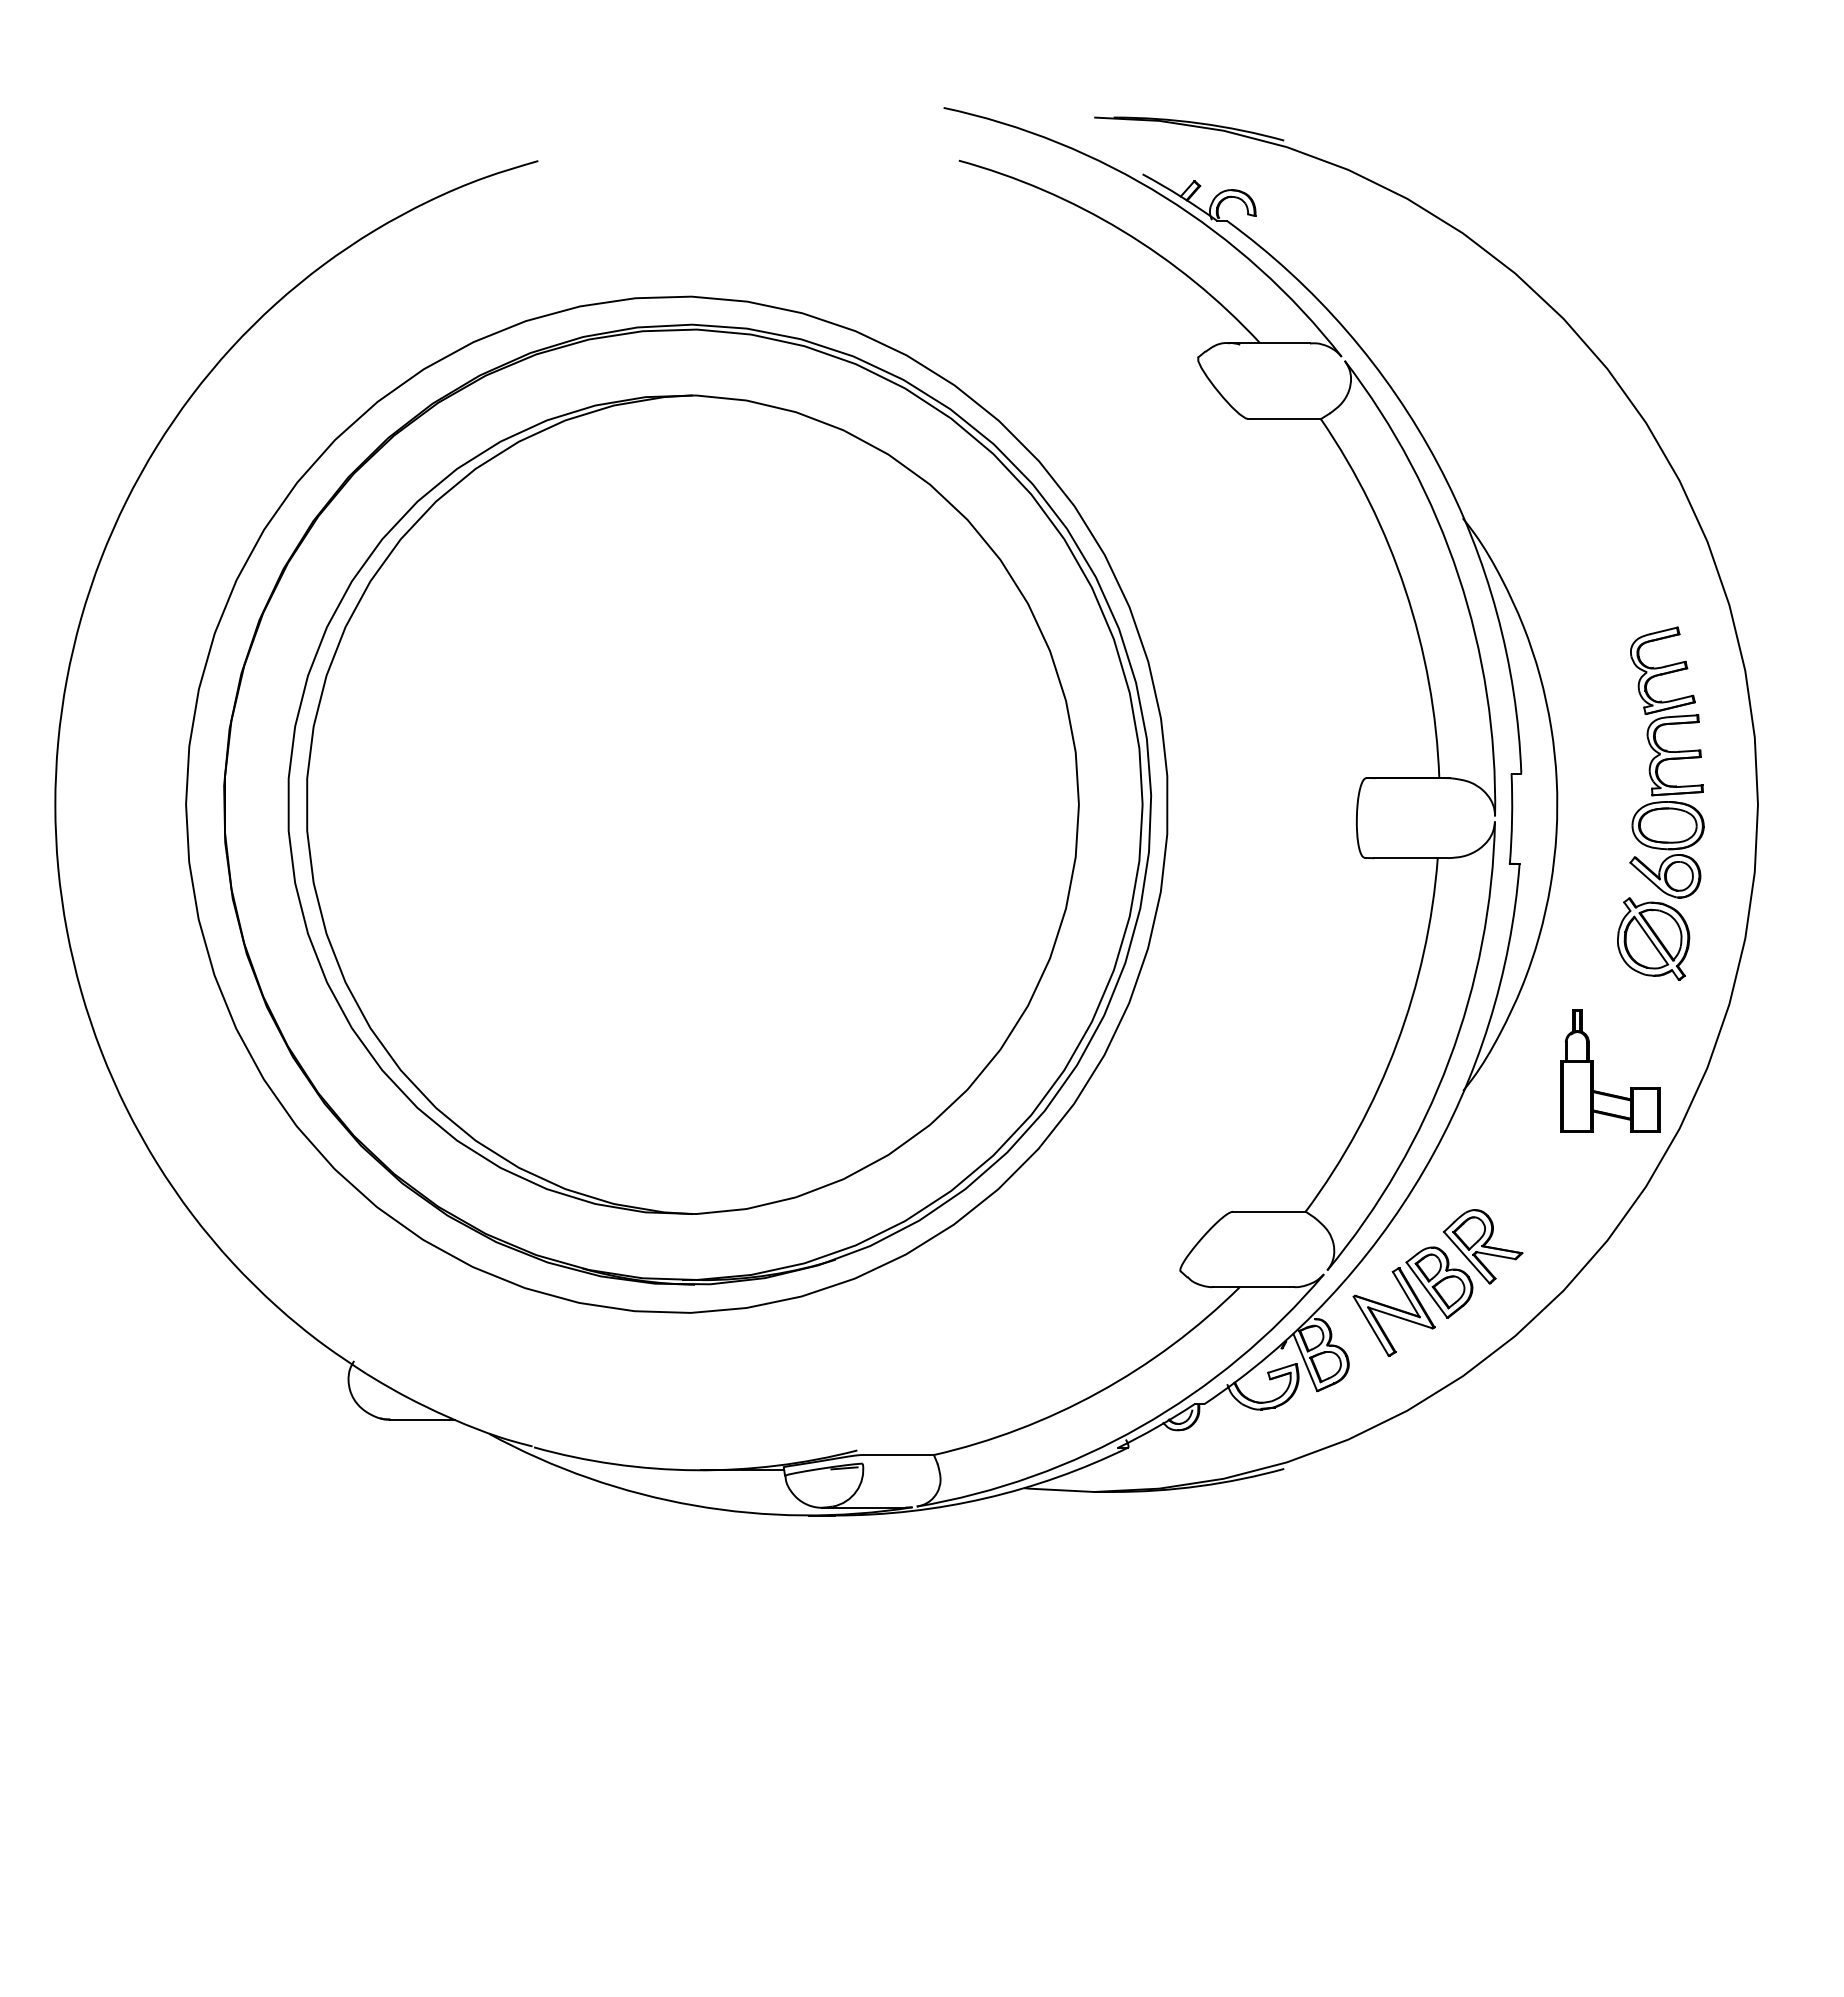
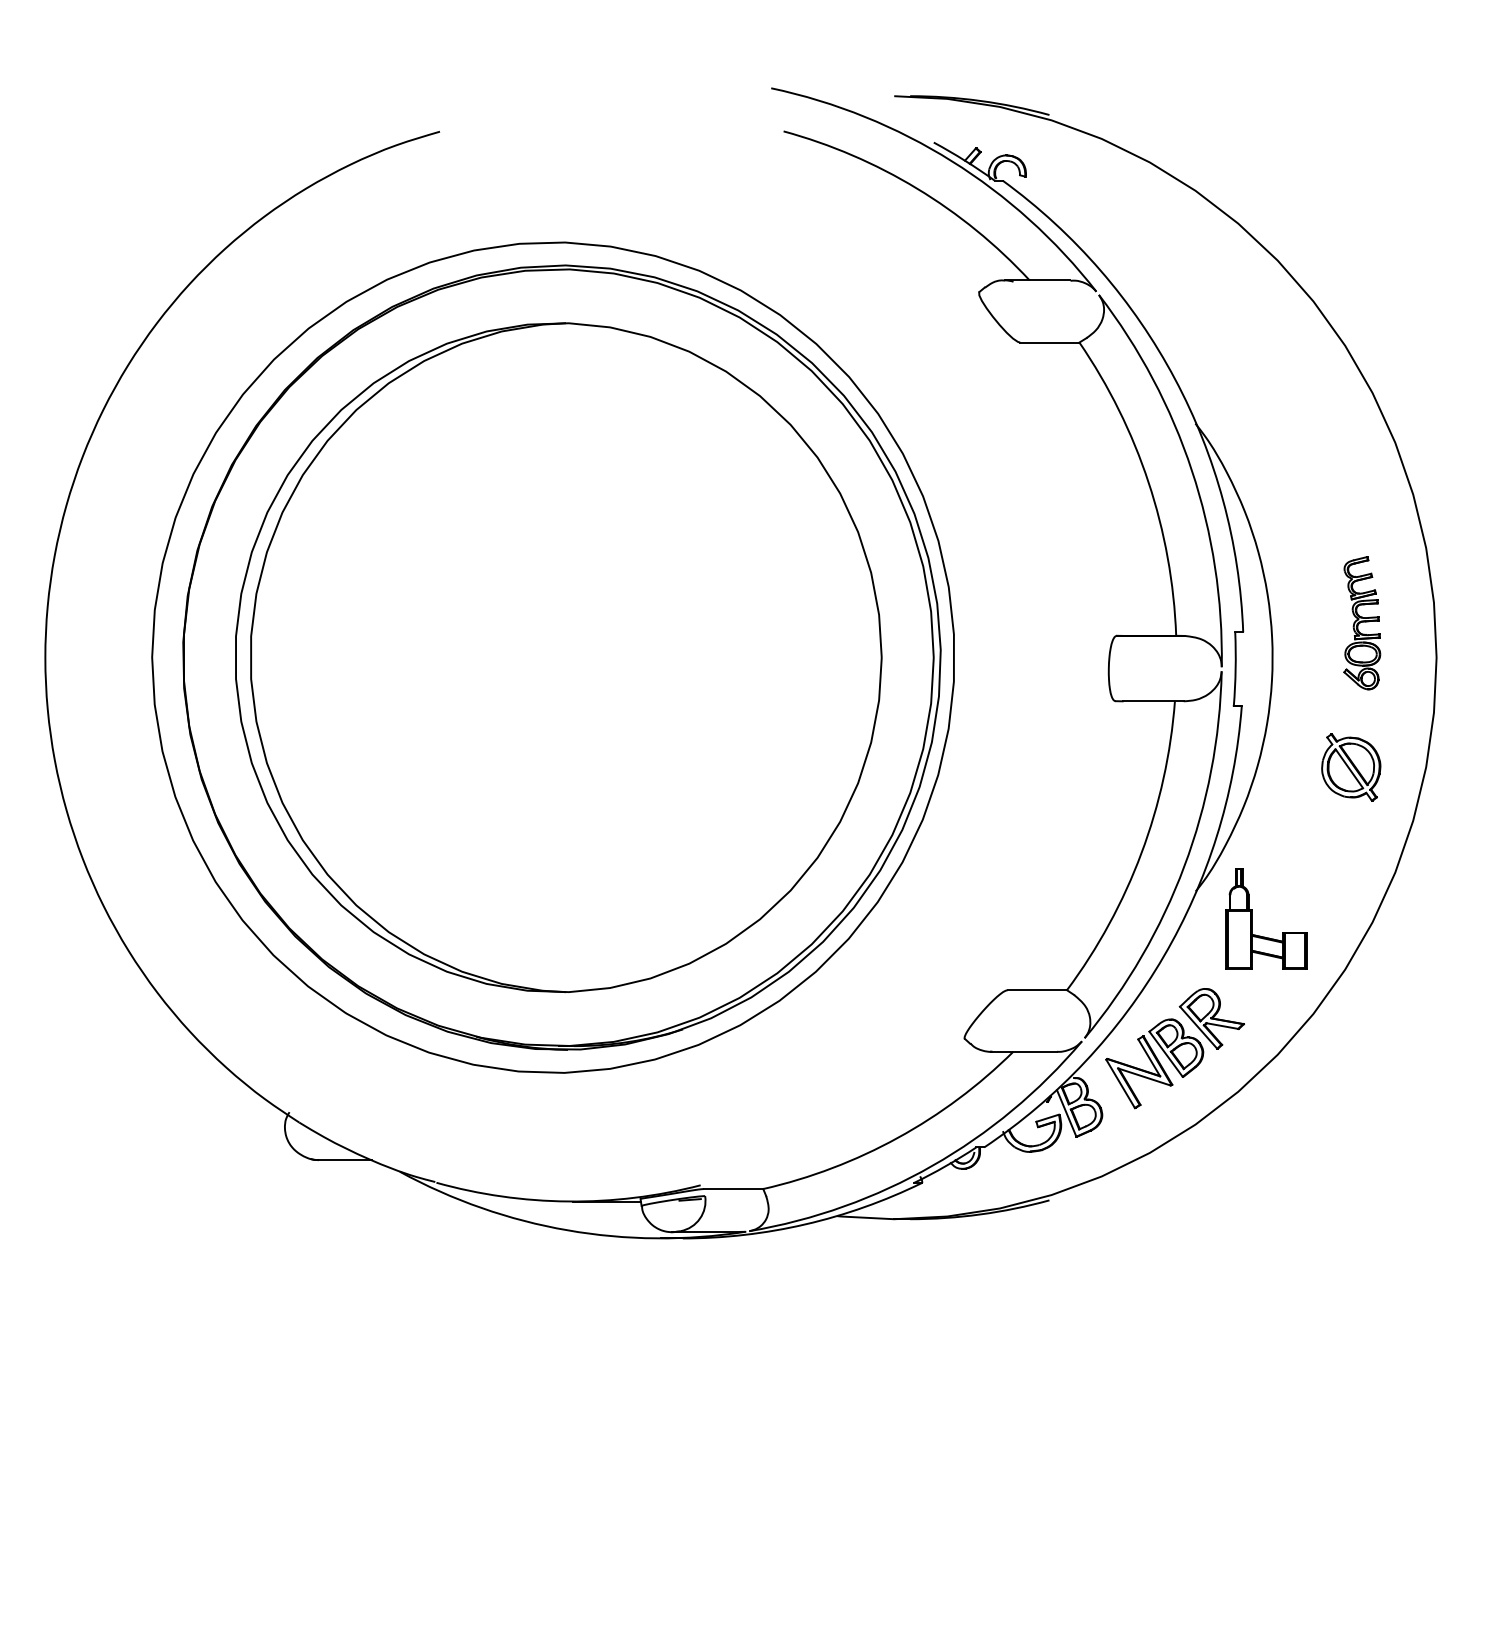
part: (1666, 762) -> (1361, 623), size x0.6
part: (1593, 1070) -> (1252, 918), moved

